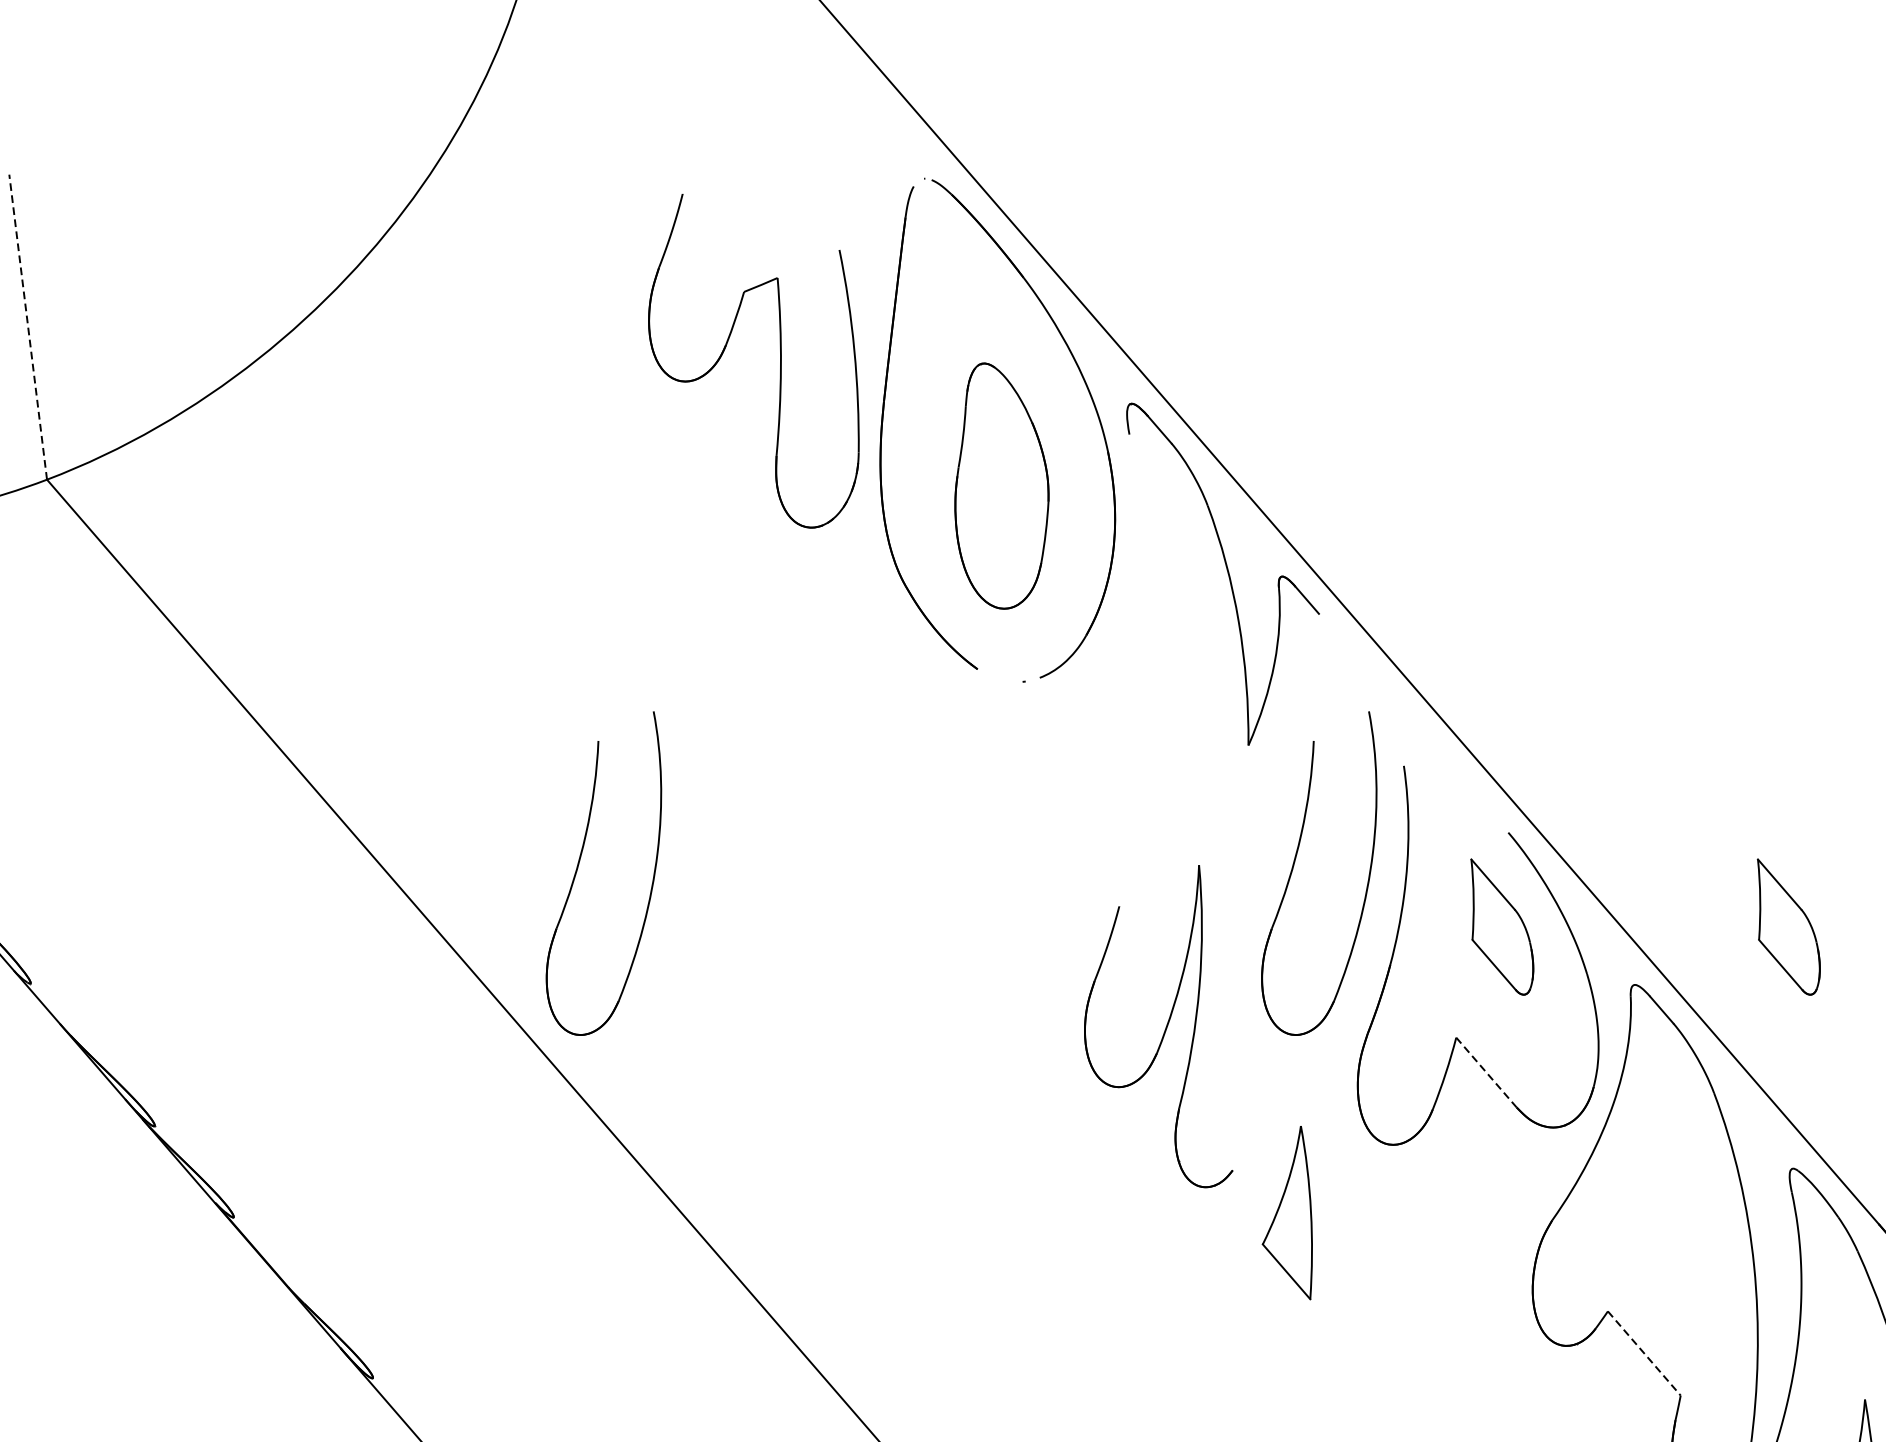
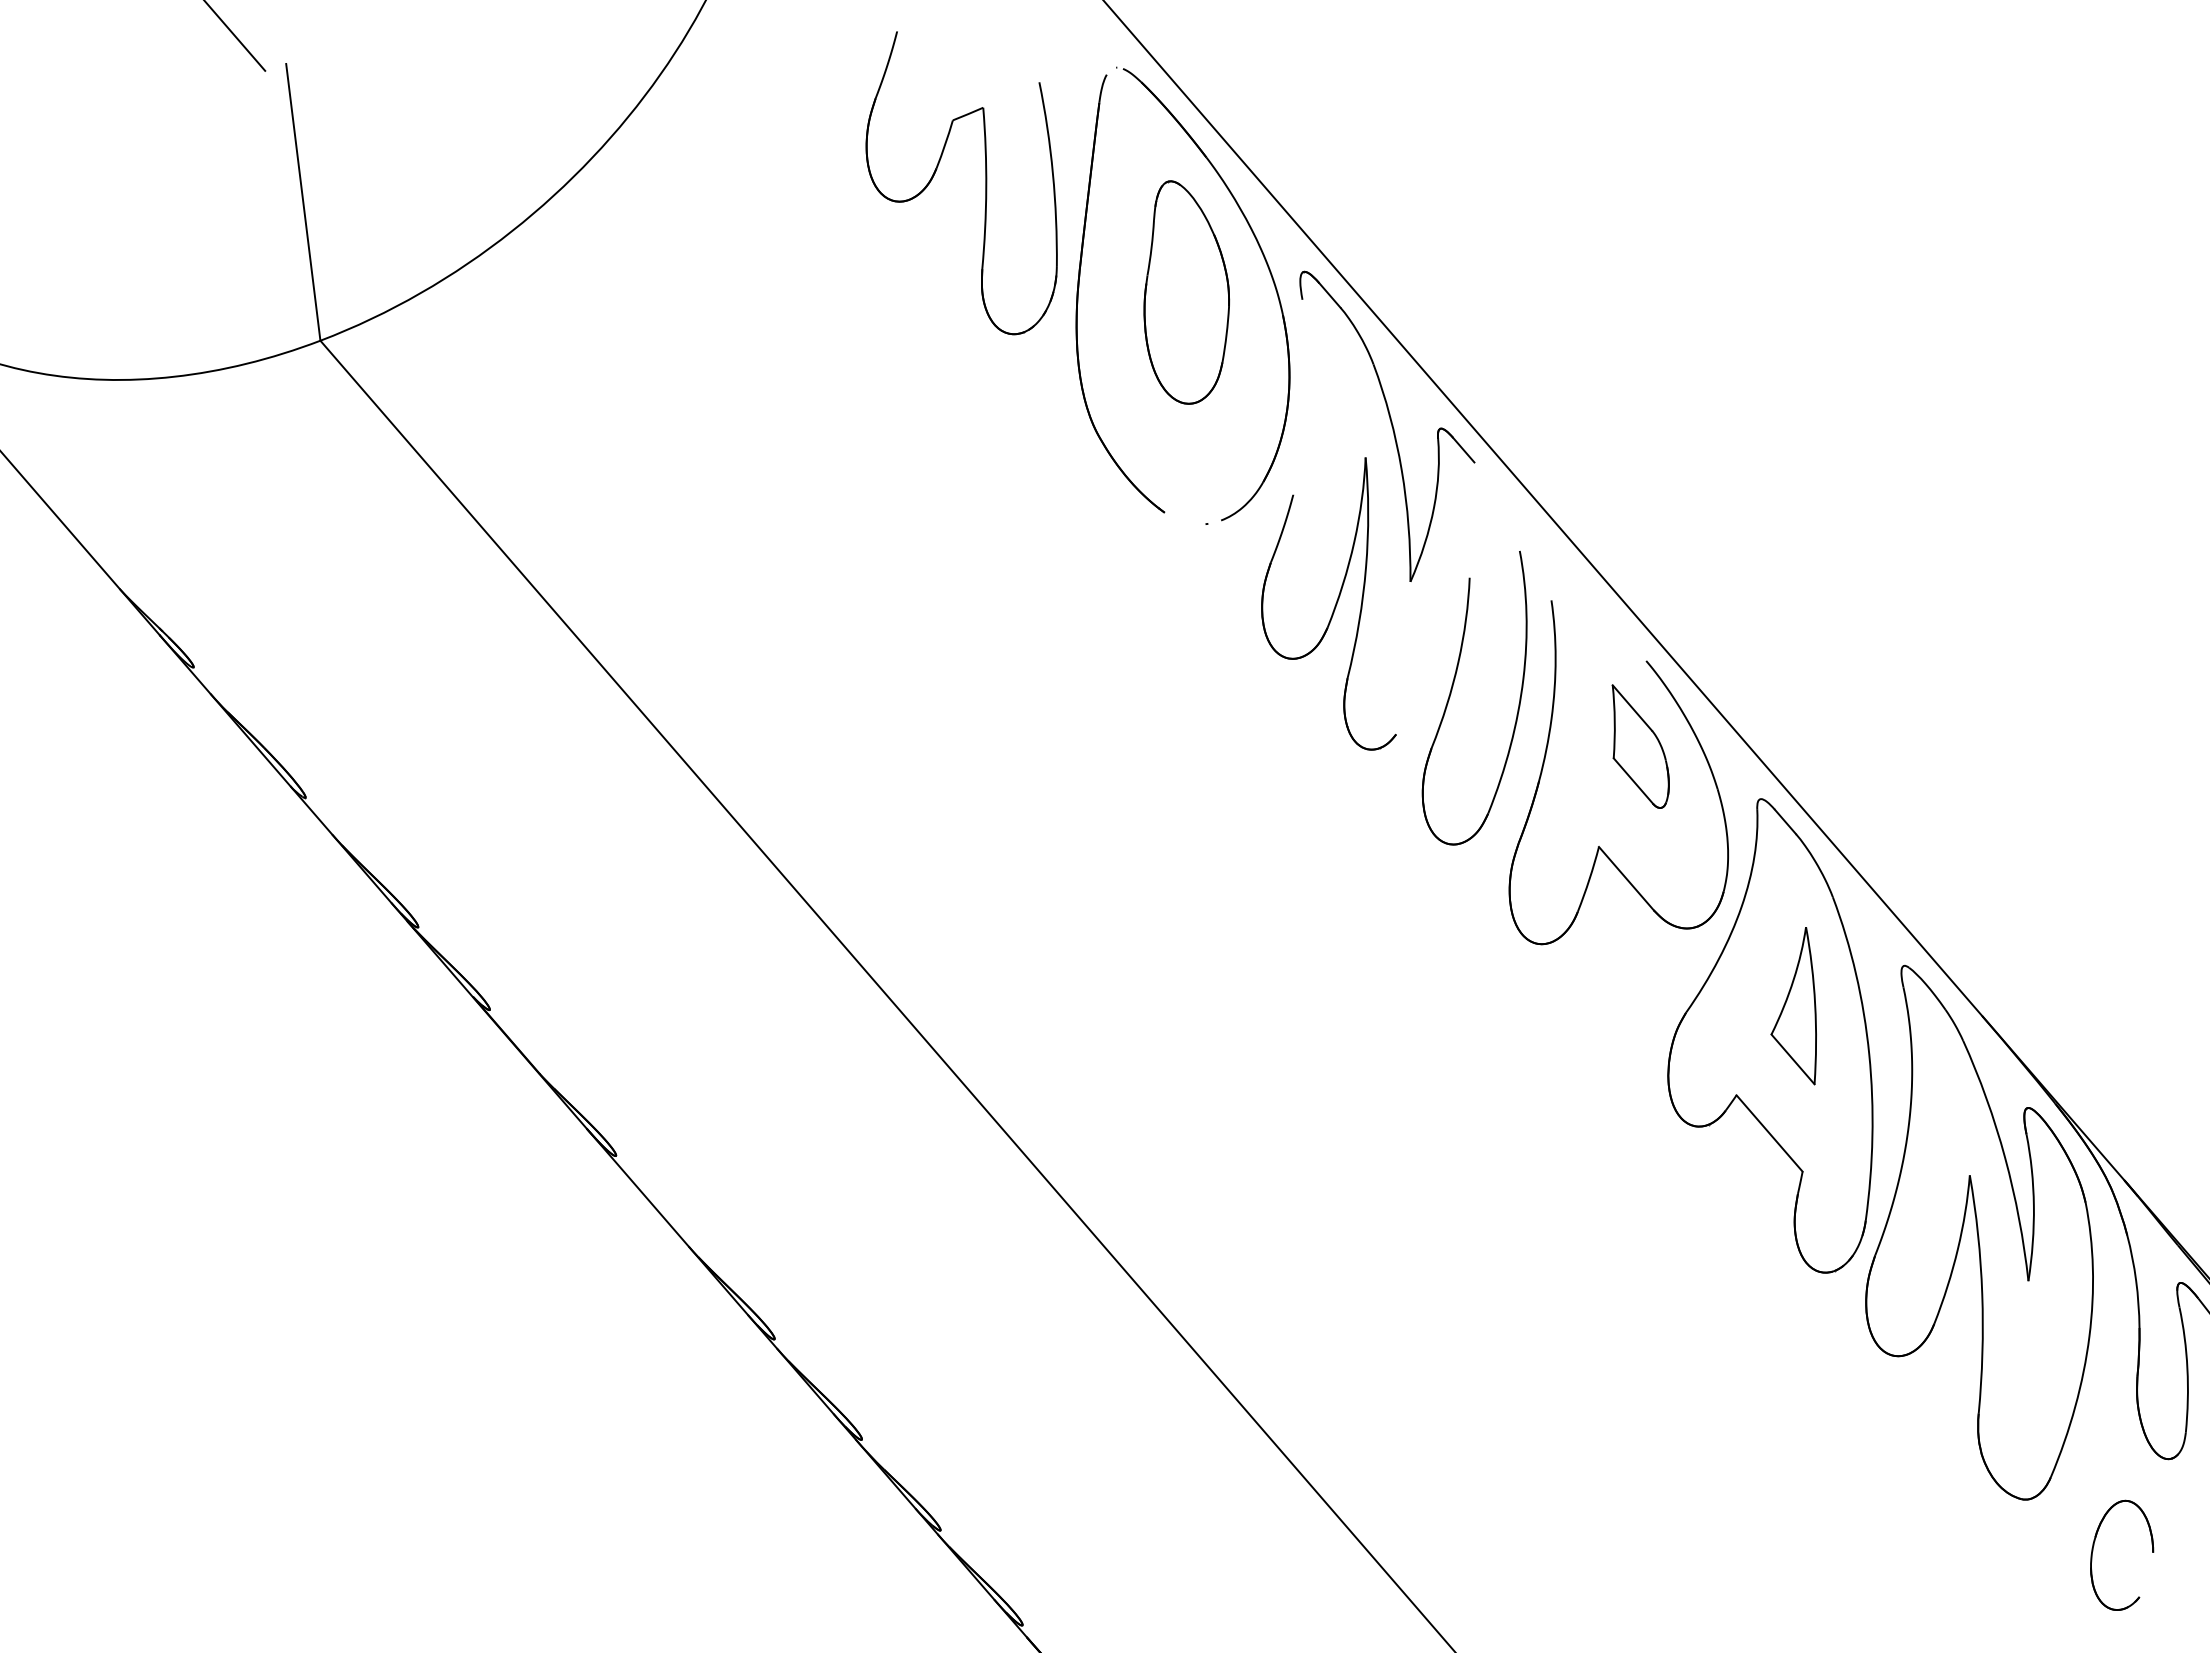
line: (28, 326) -> (303, 201), dashed -> solid
part: (780, 361) -> (985, 183), moved
part: (1001, 486) -> (1186, 292), moved
part: (579, 865) -> (803, 690), removed
part: (1788, 926) -> (1900, 746), removed
part: (1164, 1029) -> (1334, 606), moved
line: (1486, 1072) -> (1626, 878), dashed -> solid
part: (1287, 1213) -> (1793, 1006), moved
line: (1644, 1353) -> (1769, 1133), dashed -> solid

